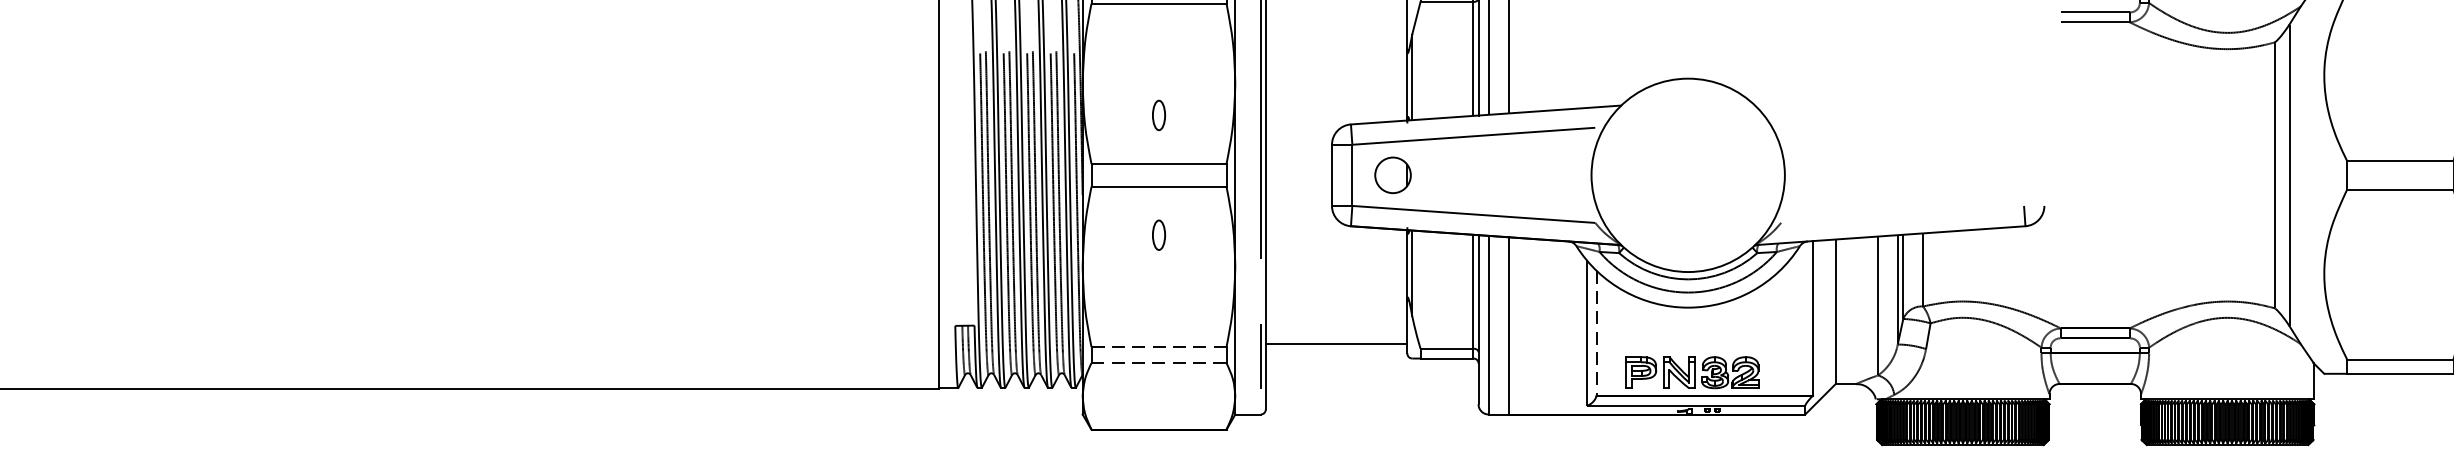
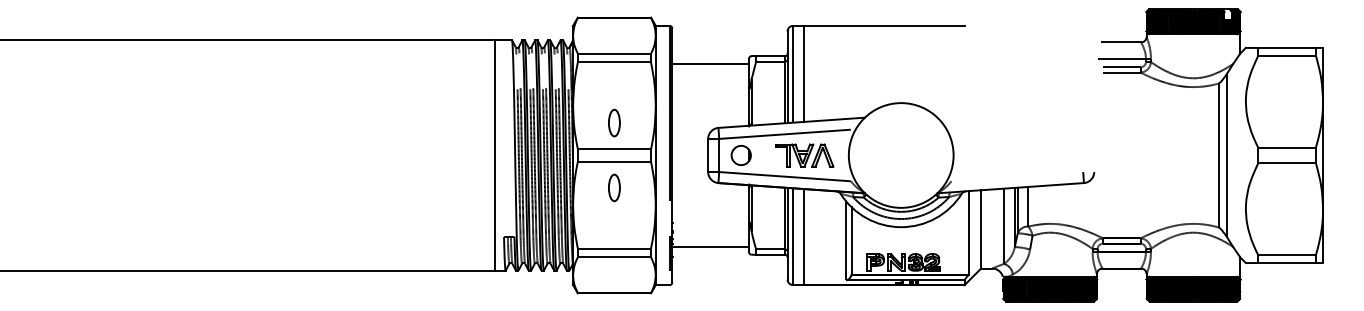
line: (1336, 5) -> (710, 63), added
part: (1159, 114) -> (614, 122), size x1.67
part: (1509, 175) -> (804, 155), added
part: (1159, 234) -> (614, 187), size x1.67
line: (1596, 334) -> (851, 241), dashed -> solid
line: (1159, 346) -> (614, 248), dashed -> solid
line: (1159, 363) -> (614, 257), dashed -> solid

